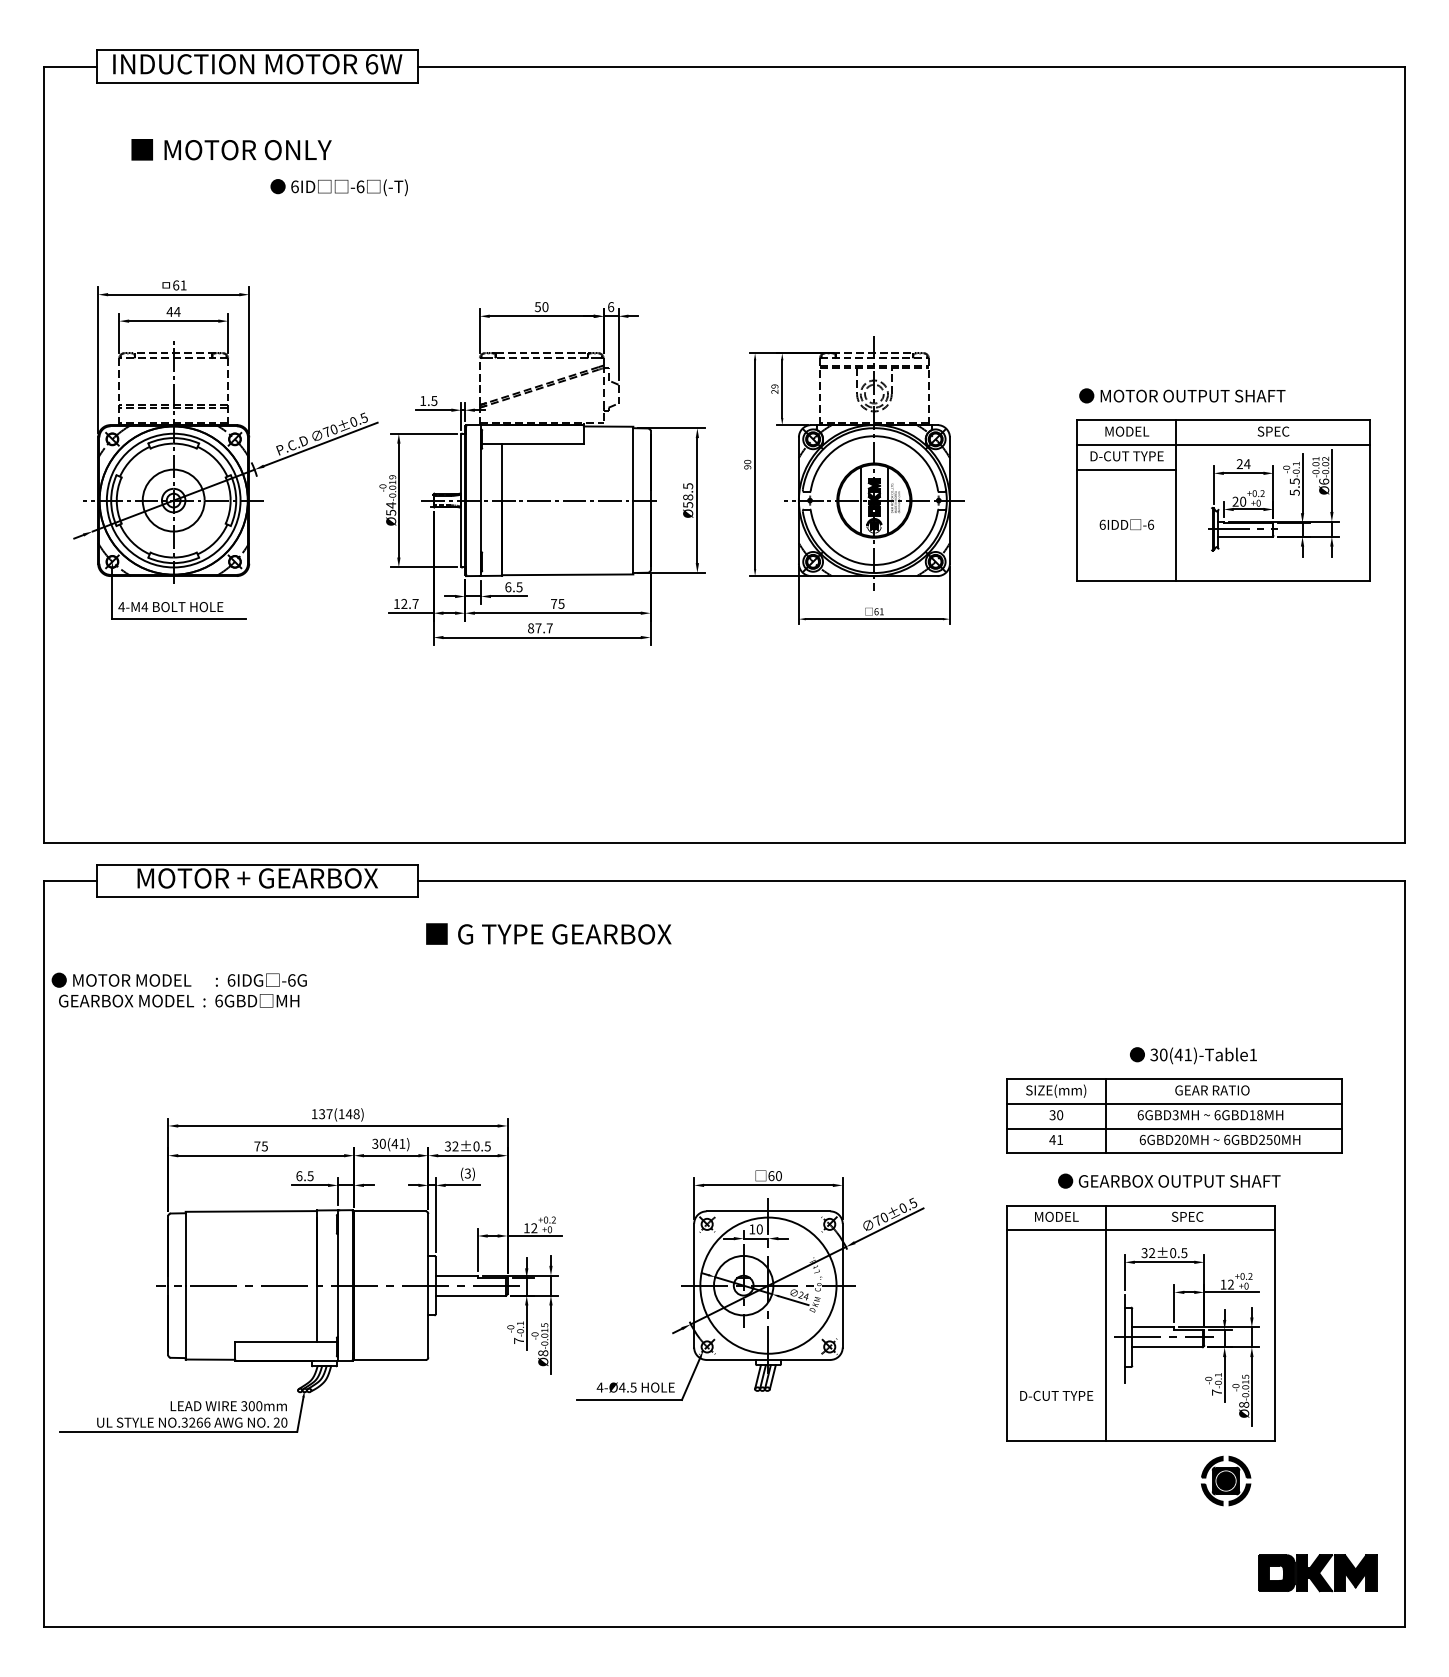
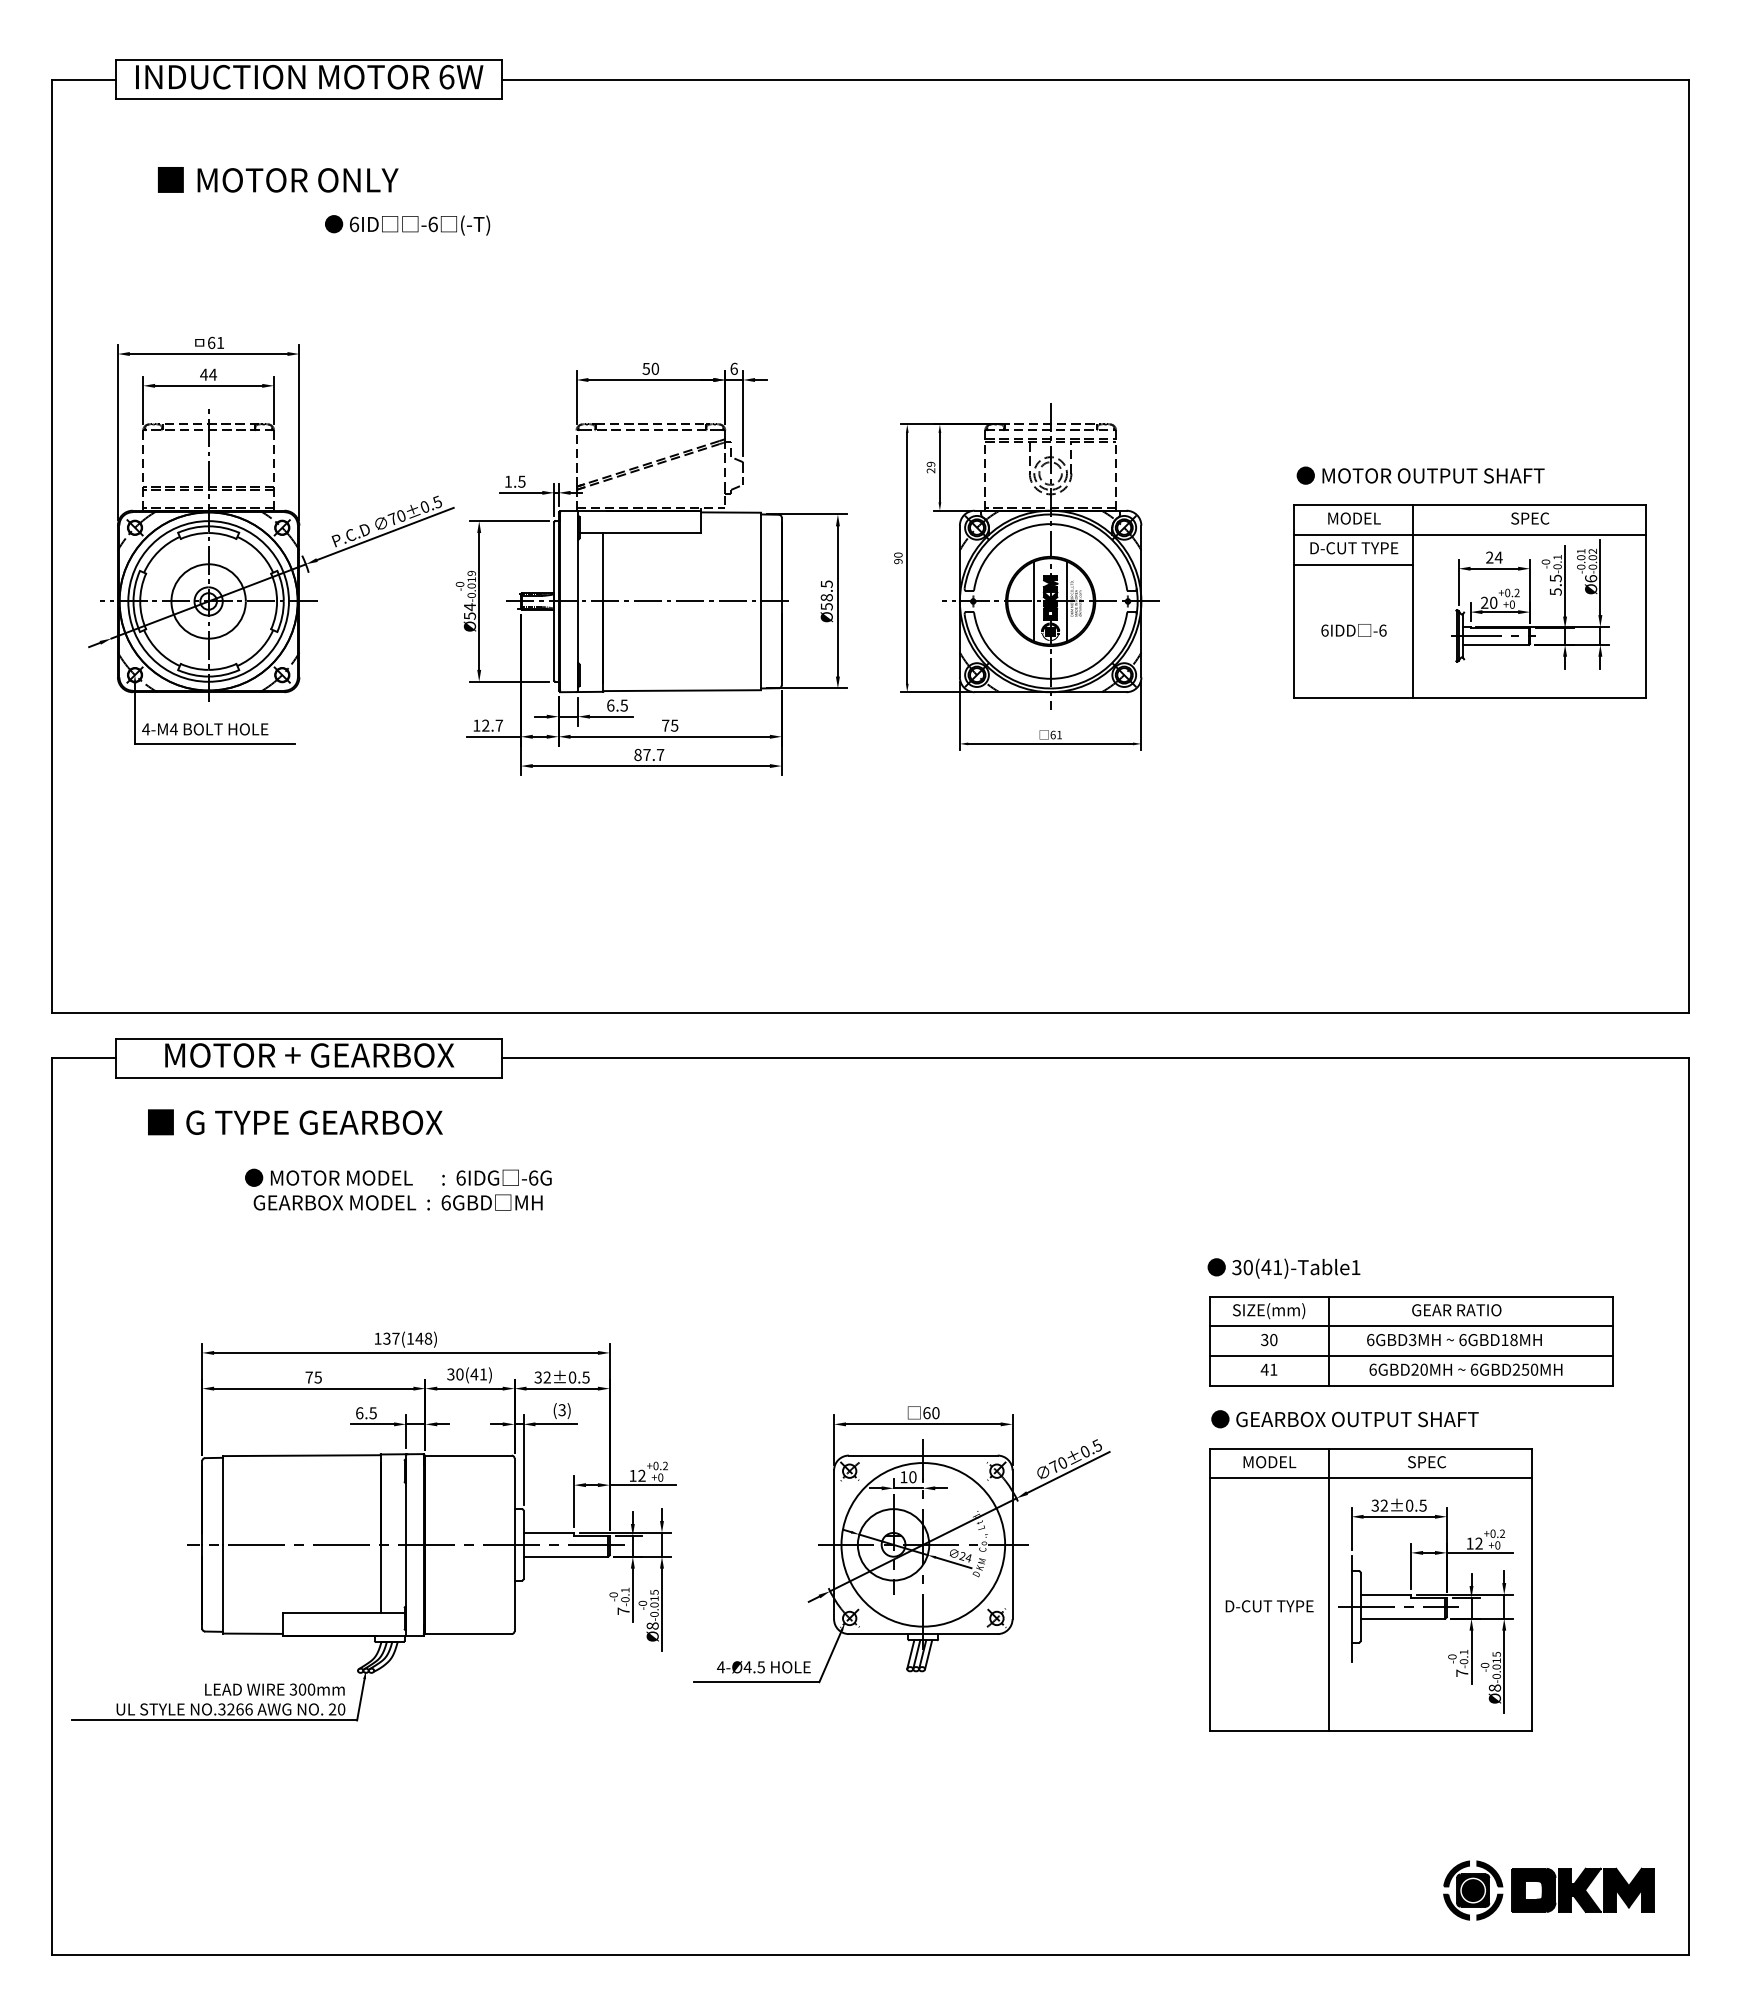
text: (548, 934) -> (295, 1122), moved
text: (179, 989) -> (398, 1189), moved
text: (1193, 1055) -> (1283, 1268), moved
text: (1168, 1181) -> (1344, 1419), moved
text: (1056, 1396) -> (1269, 1606), moved
part: (1226, 1480) -> (1473, 1890), moved

